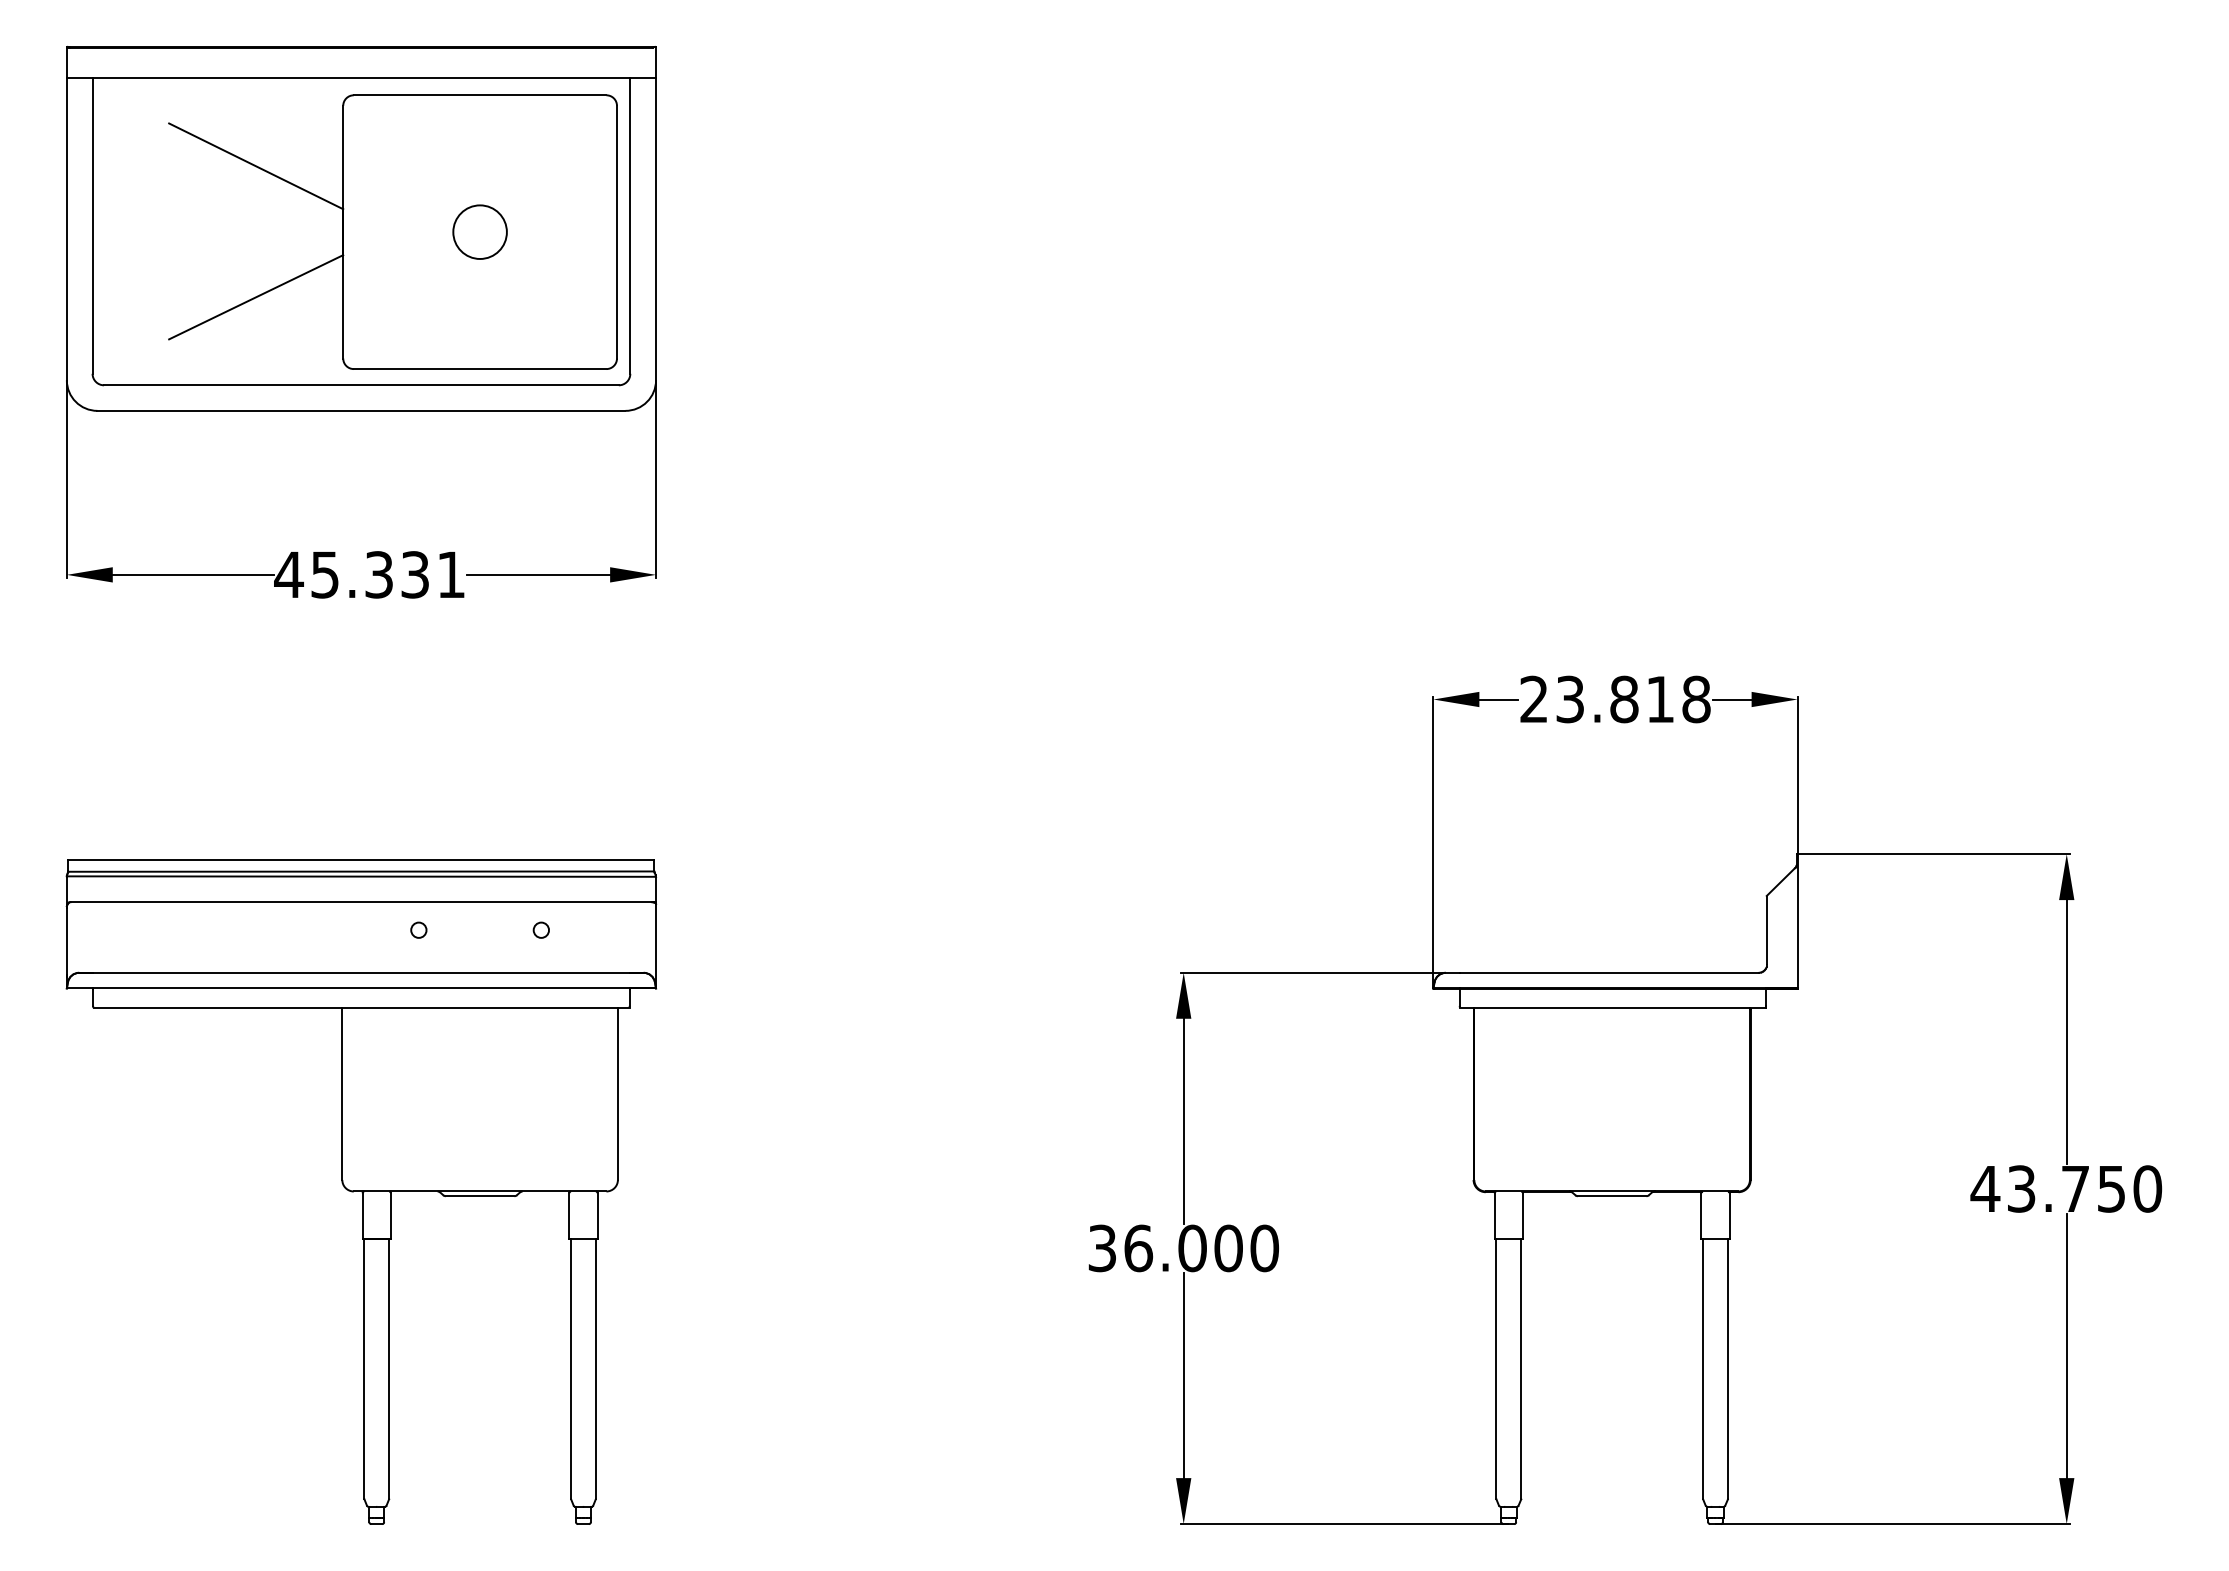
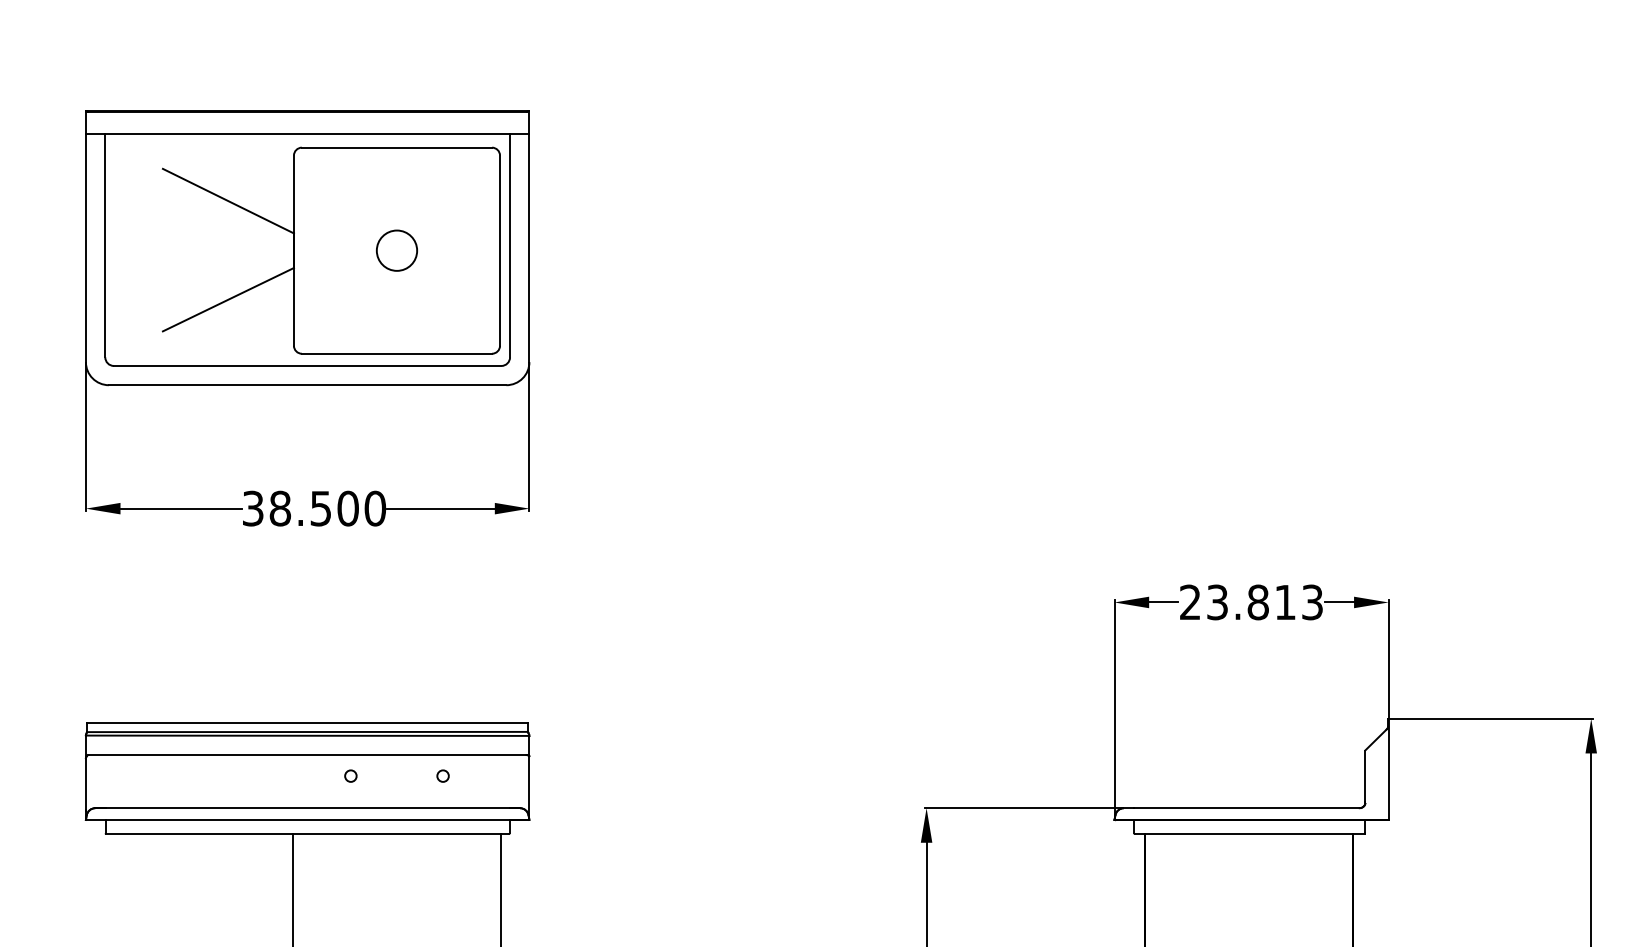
text: (369, 574) -> (313, 508), 45.331 -> 38.500
text: (1696, 699) -> (1312, 602), 23.818 -> 23.813

